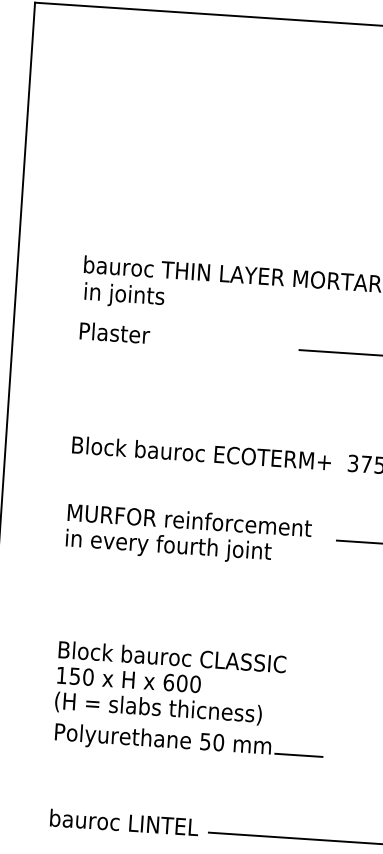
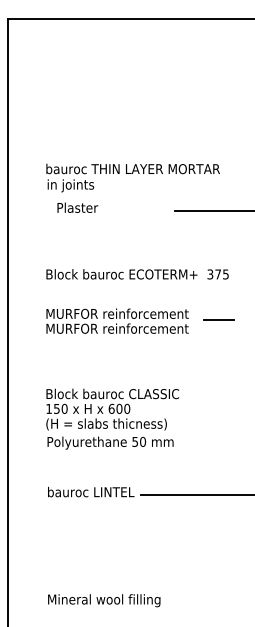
text: (114, 332) -> (77, 207), moved
text: (187, 547) -> (117, 329), in every fourth joint -> MURFOR reinforcement
line: (297, 755) -> (189, 446), removed

